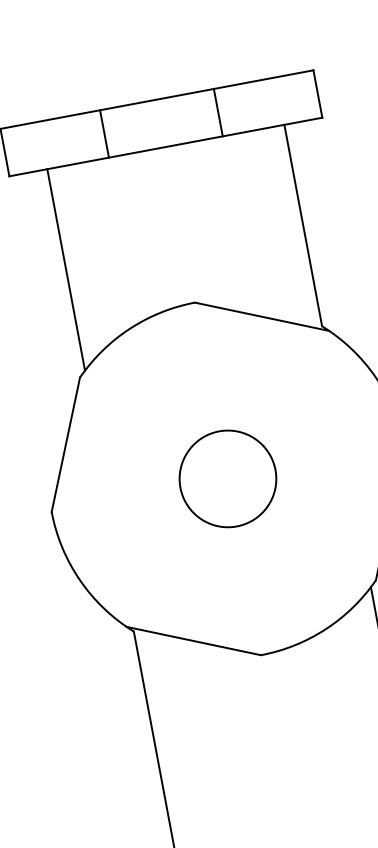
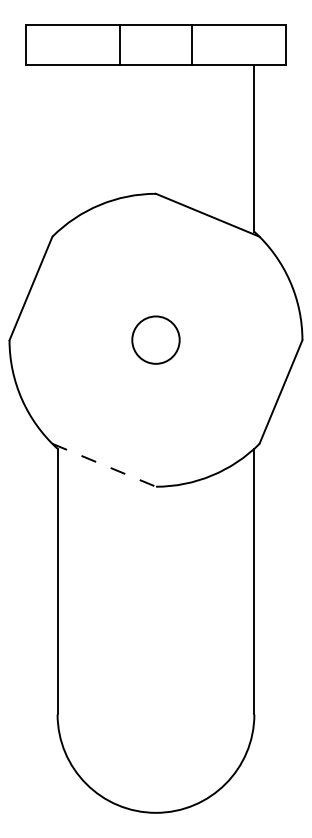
line: (218, 112) -> (192, 44), moved
line: (104, 133) -> (119, 44), moved
line: (66, 269) -> (57, 147), removed
circle: (227, 478) -> (155, 339), size x0.6
line: (194, 641) -> (104, 465), solid -> dashed

